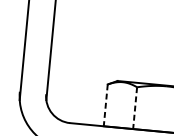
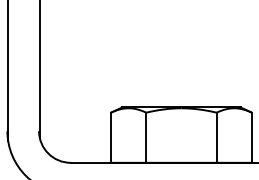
line: (106, 106) -> (111, 138), dashed -> solid
line: (135, 108) -> (146, 138), dashed -> solid

